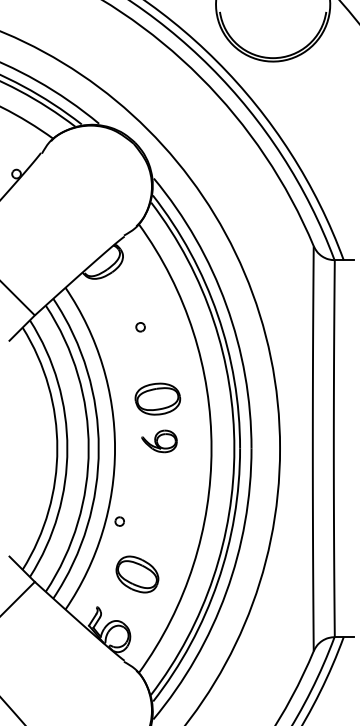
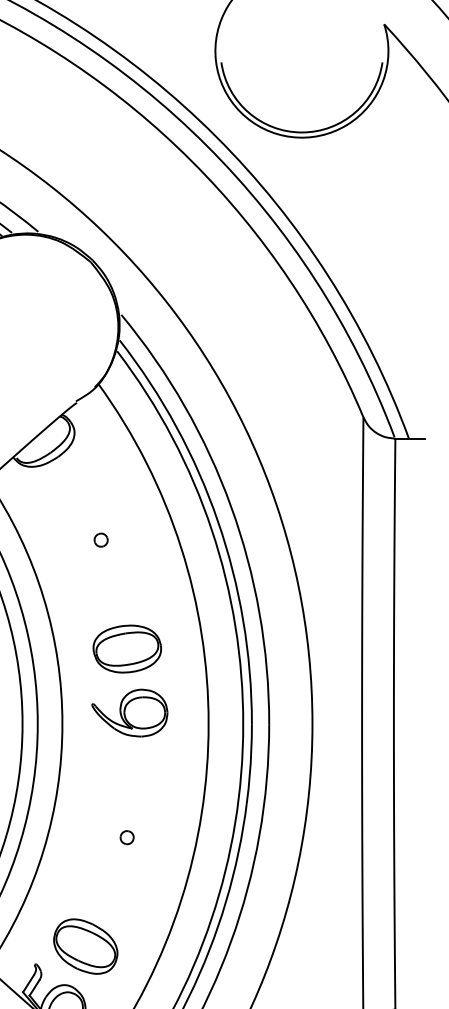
part: (159, 441) -> (129, 713), size x1.43
part: (119, 521) -> (126, 837), moved
part: (137, 574) -> (85, 946), moved

